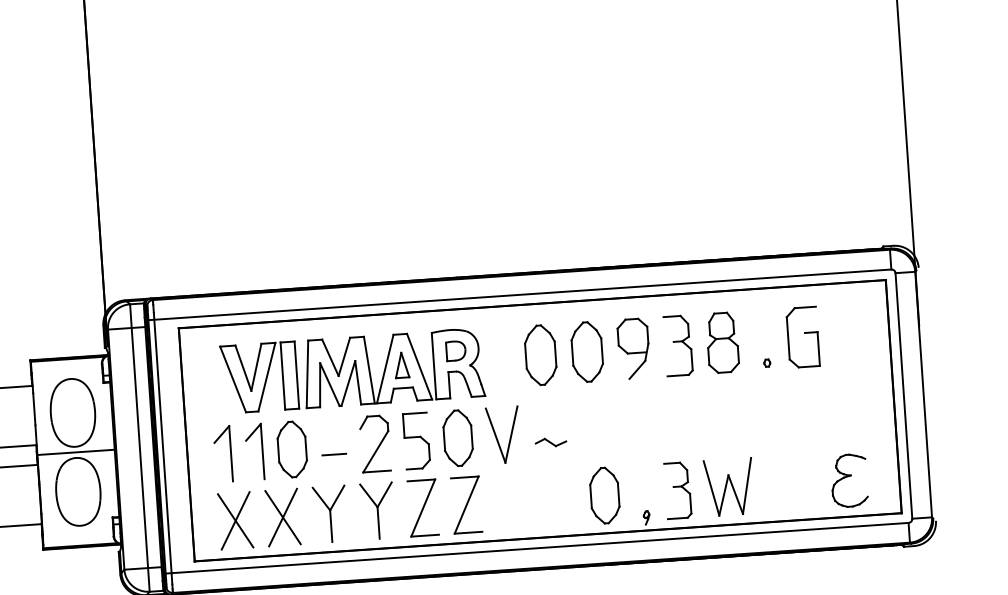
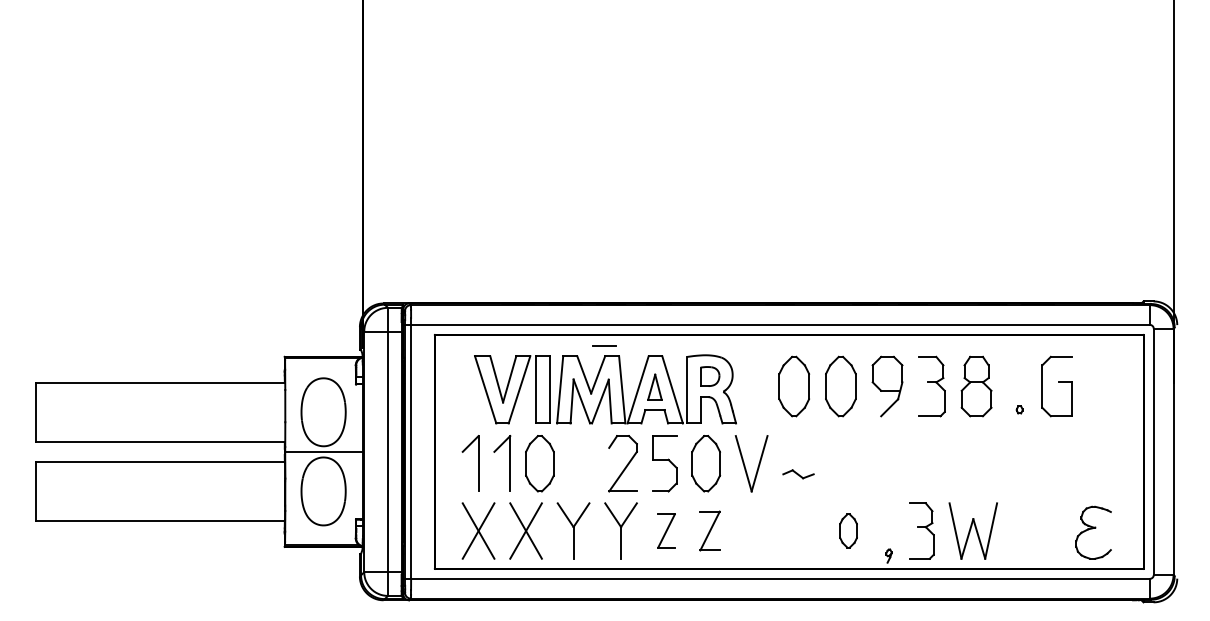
line: (334, 454) -> (604, 345), moved
part: (604, 495) -> (848, 530), size x0.6
part: (466, 504) -> (709, 530), size x0.7
part: (423, 507) -> (666, 530), size x0.6

